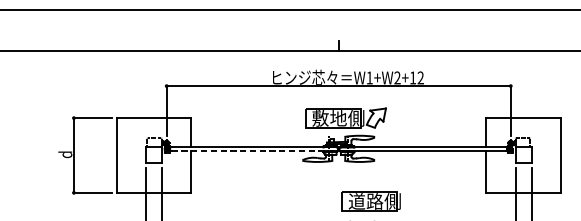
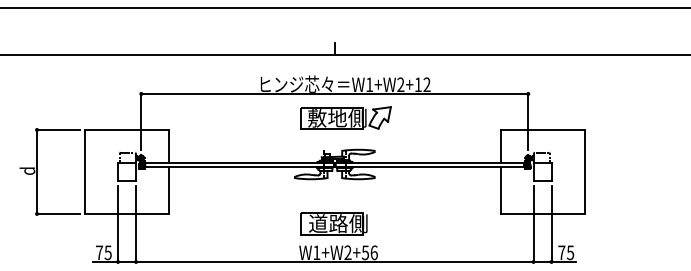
part: (345, 117) -> (345, 117), moved
line: (254, 151) -> (240, 167), dashed -> solid
part: (370, 201) -> (333, 223), moved

